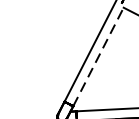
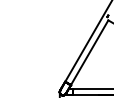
line: (98, 56) -> (89, 52), dashed -> solid

